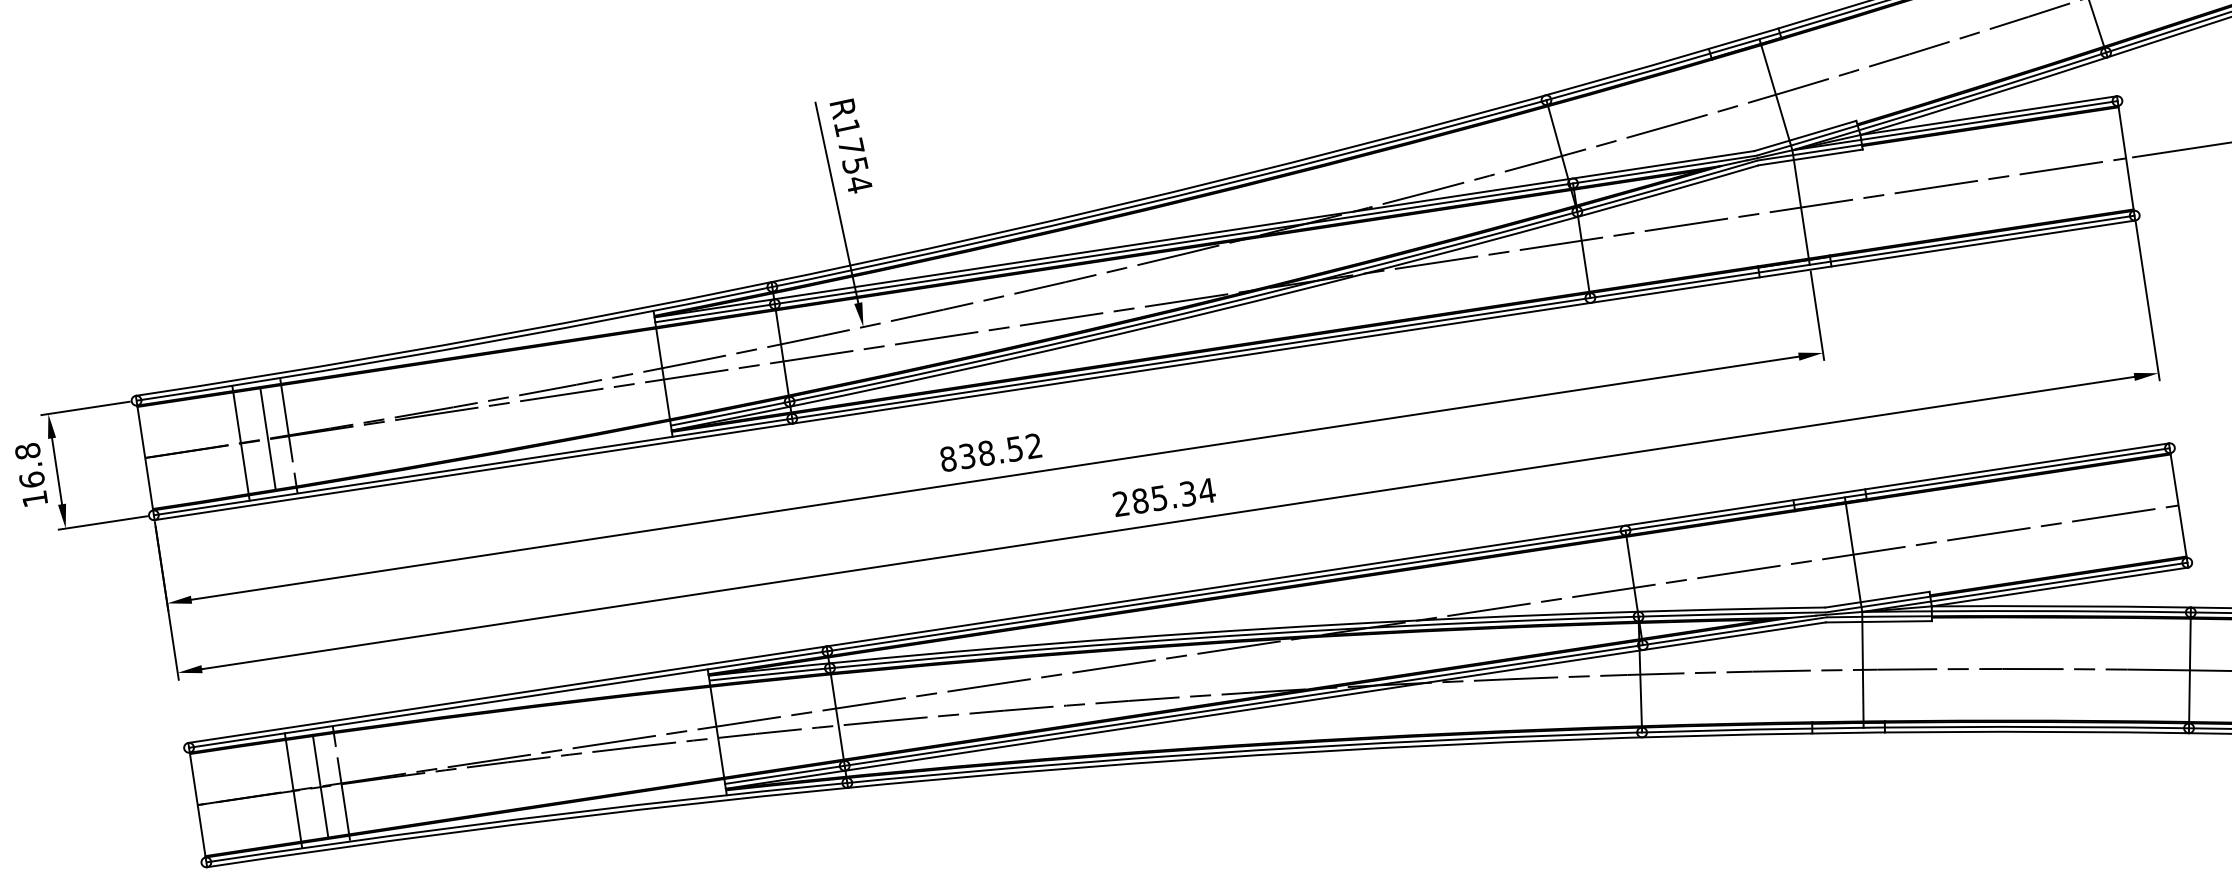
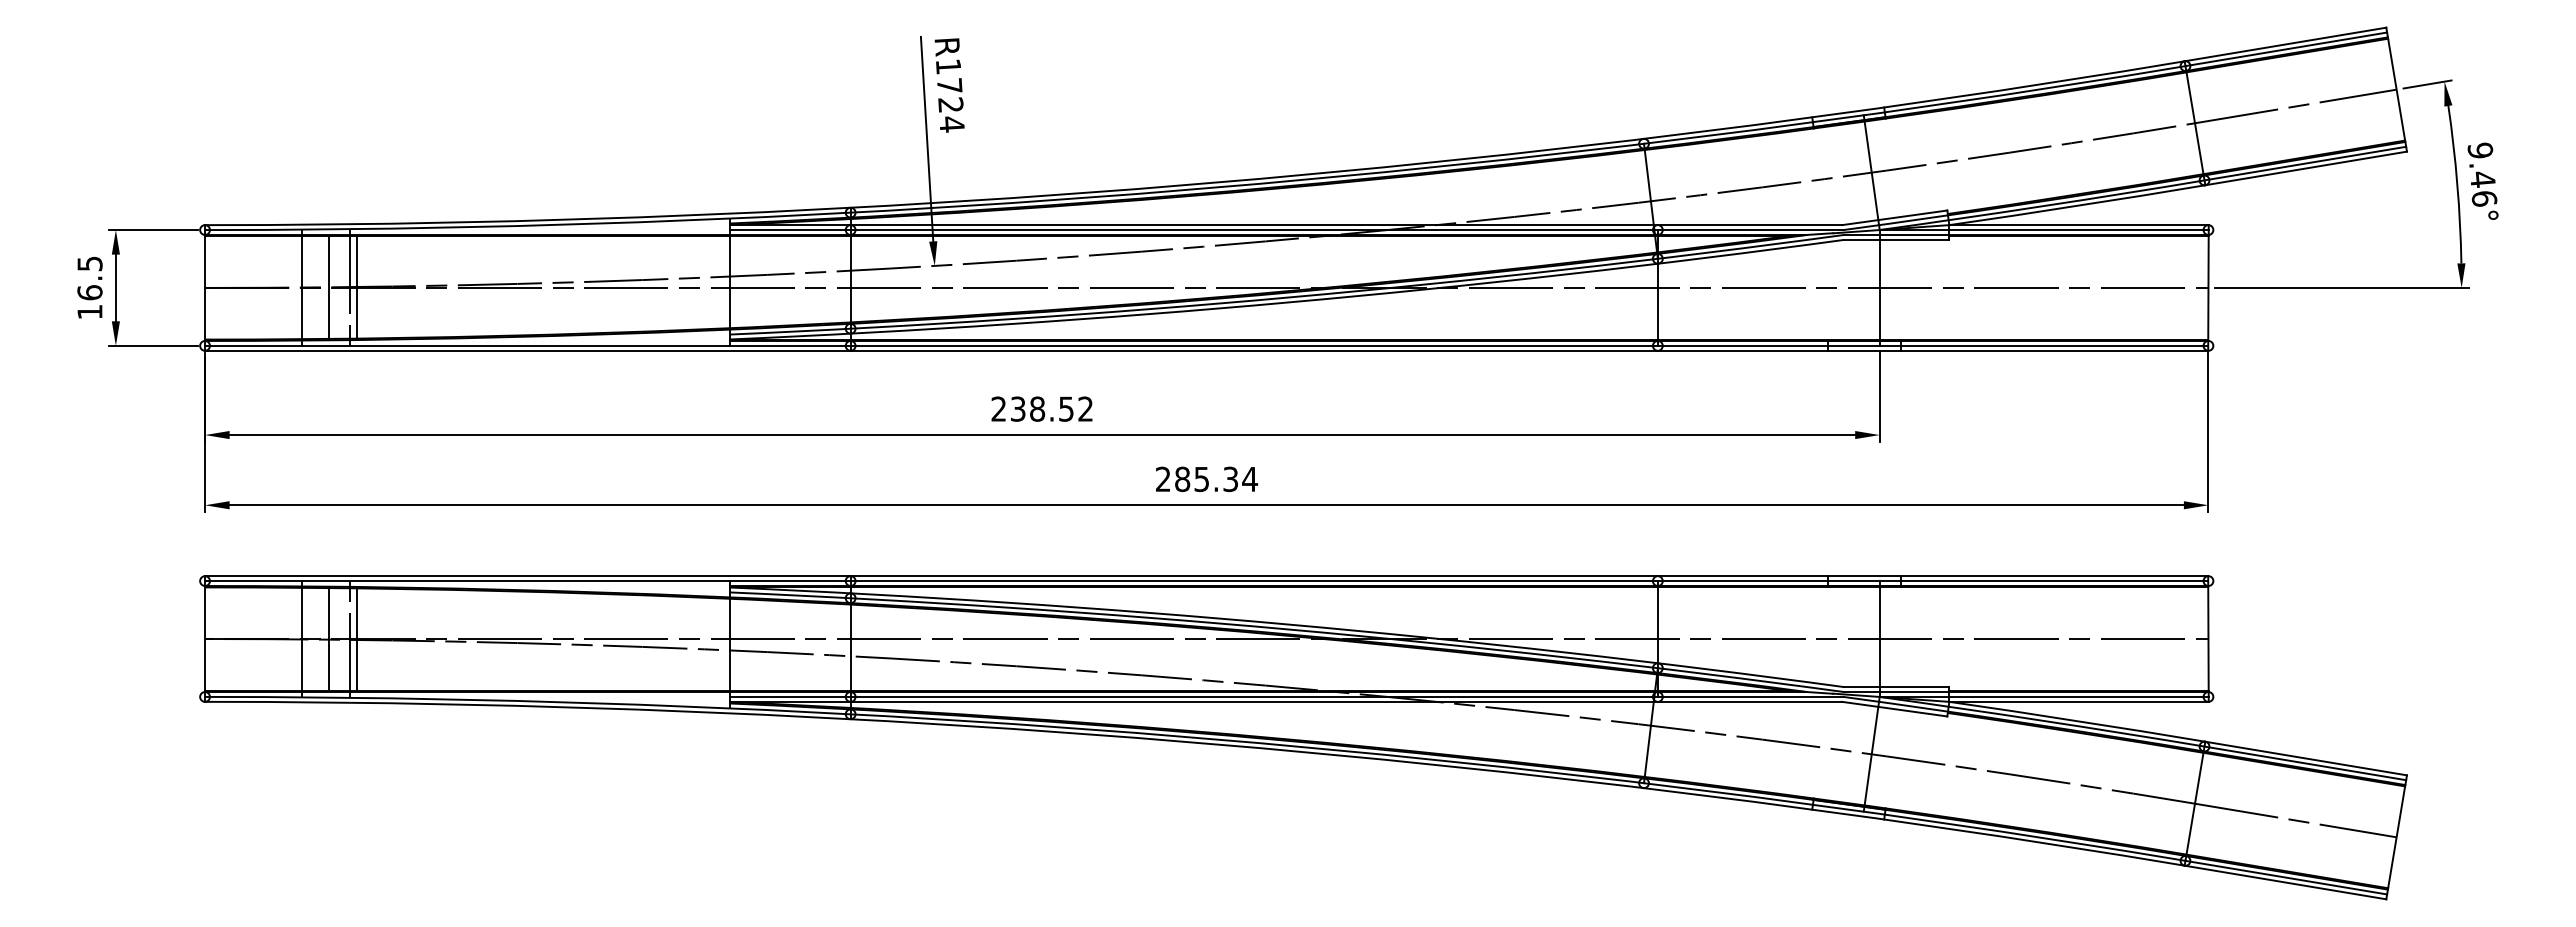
text: (854, 165) -> (950, 104), R1754 -> R1724
line: (295, 434) -> (357, 287), added
text: (27, 451) -> (89, 263), 16.8 -> 16.5
text: (947, 458) -> (998, 408), 838.52 -> 238.52
line: (348, 782) -> (357, 639), added

